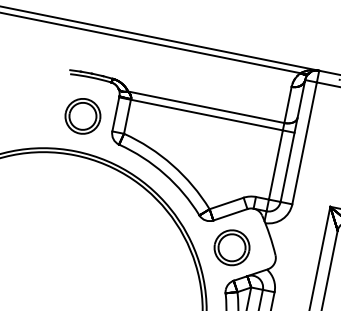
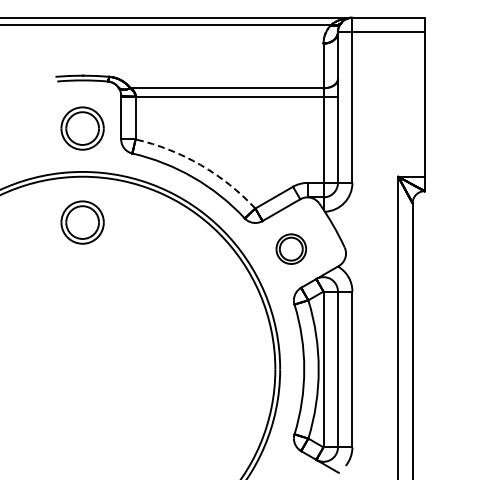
arc: (172, 165) -> (200, 165), solid -> dashed
part: (67, 192) -> (82, 222), added
part: (232, 248) -> (291, 249), size x0.7

